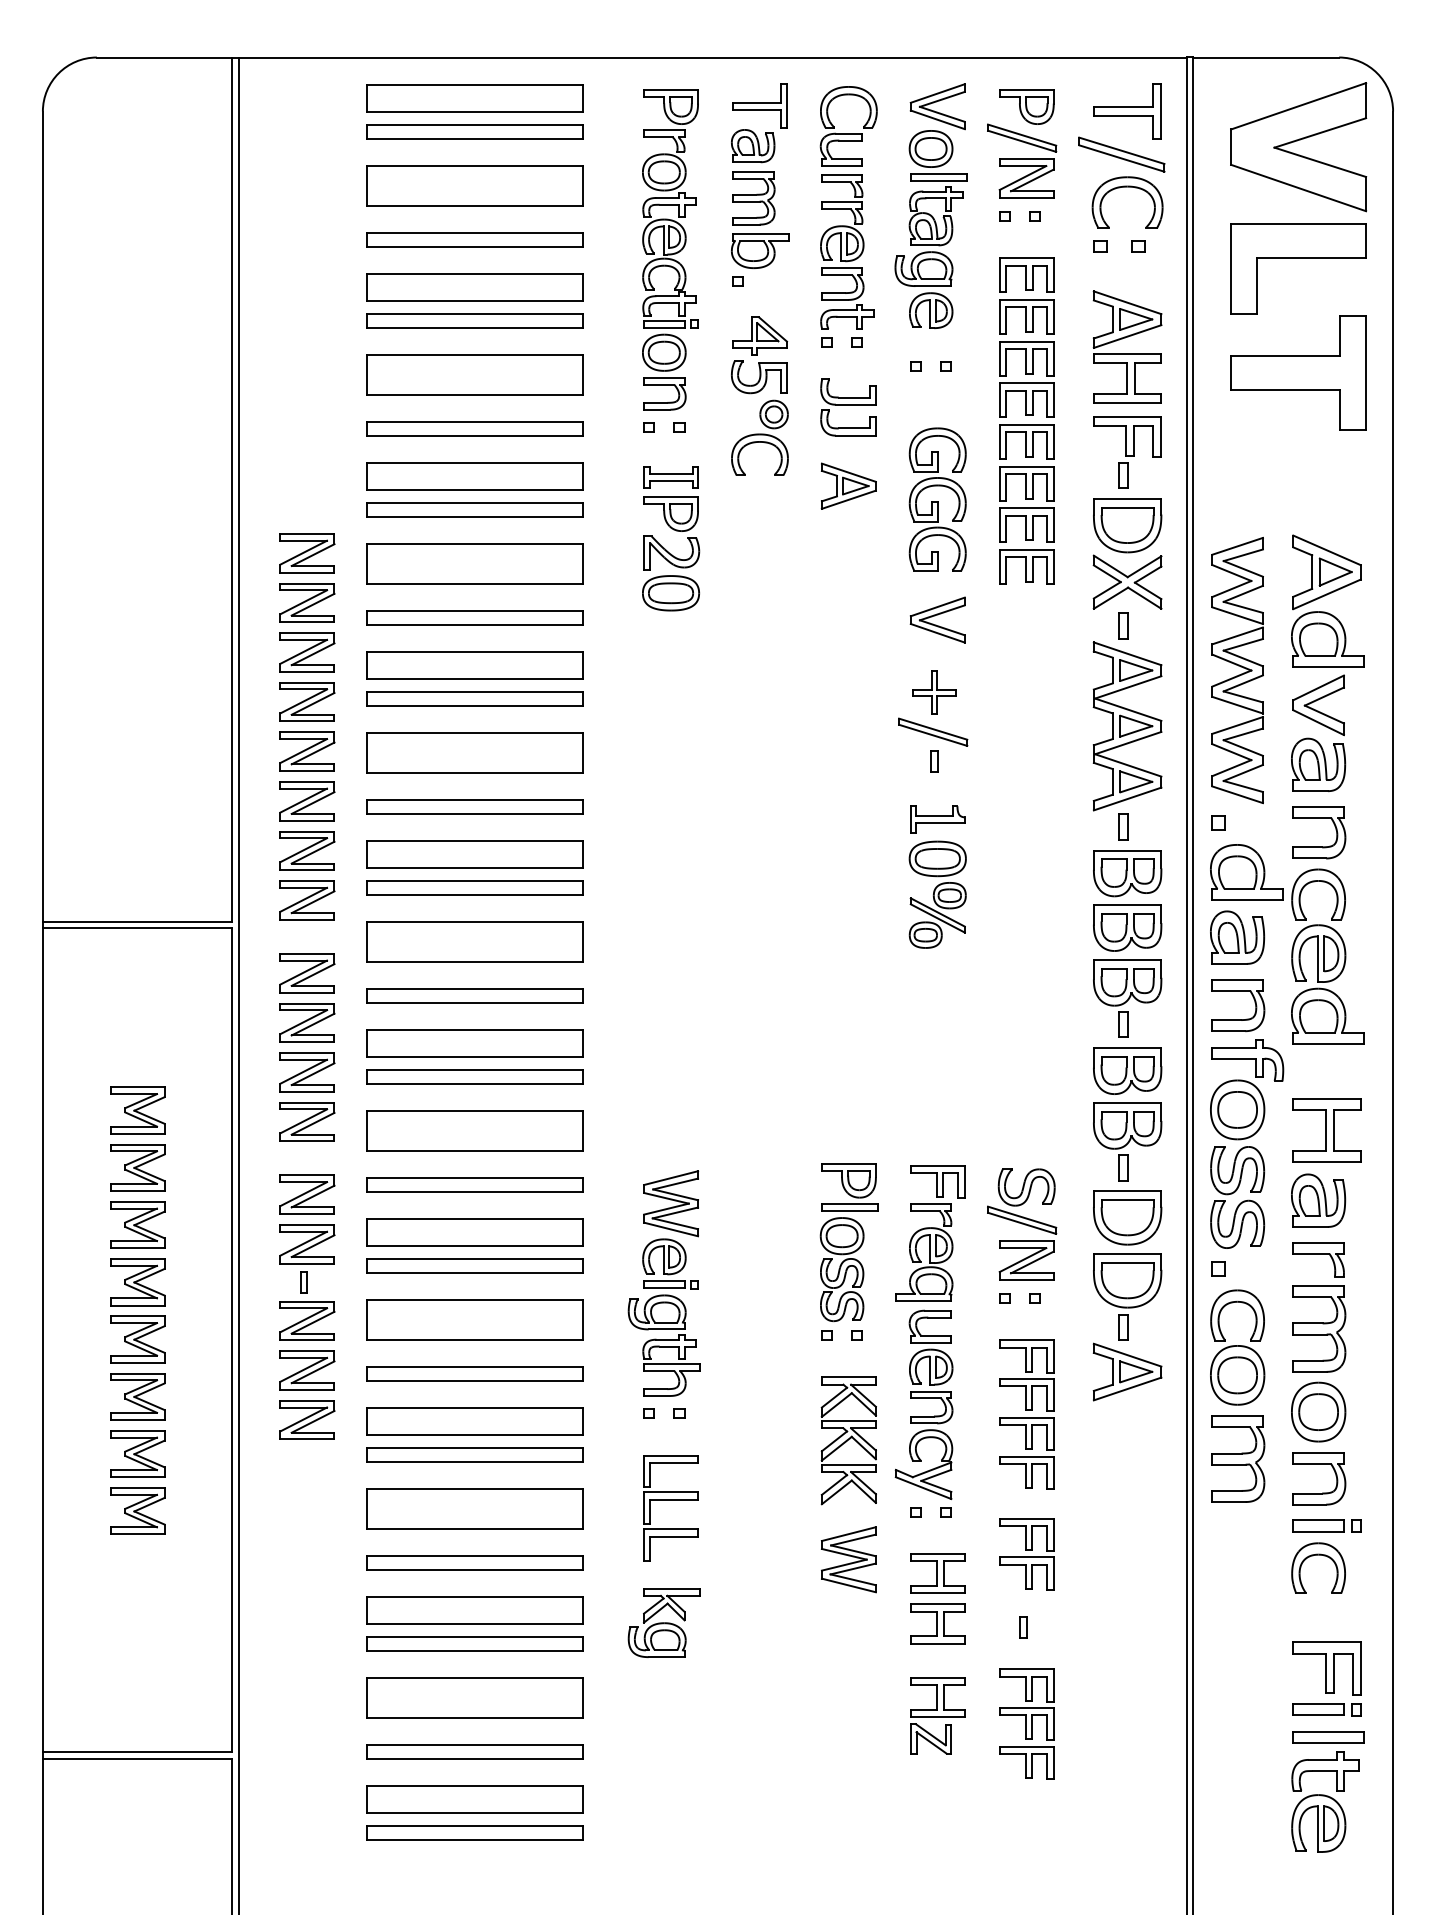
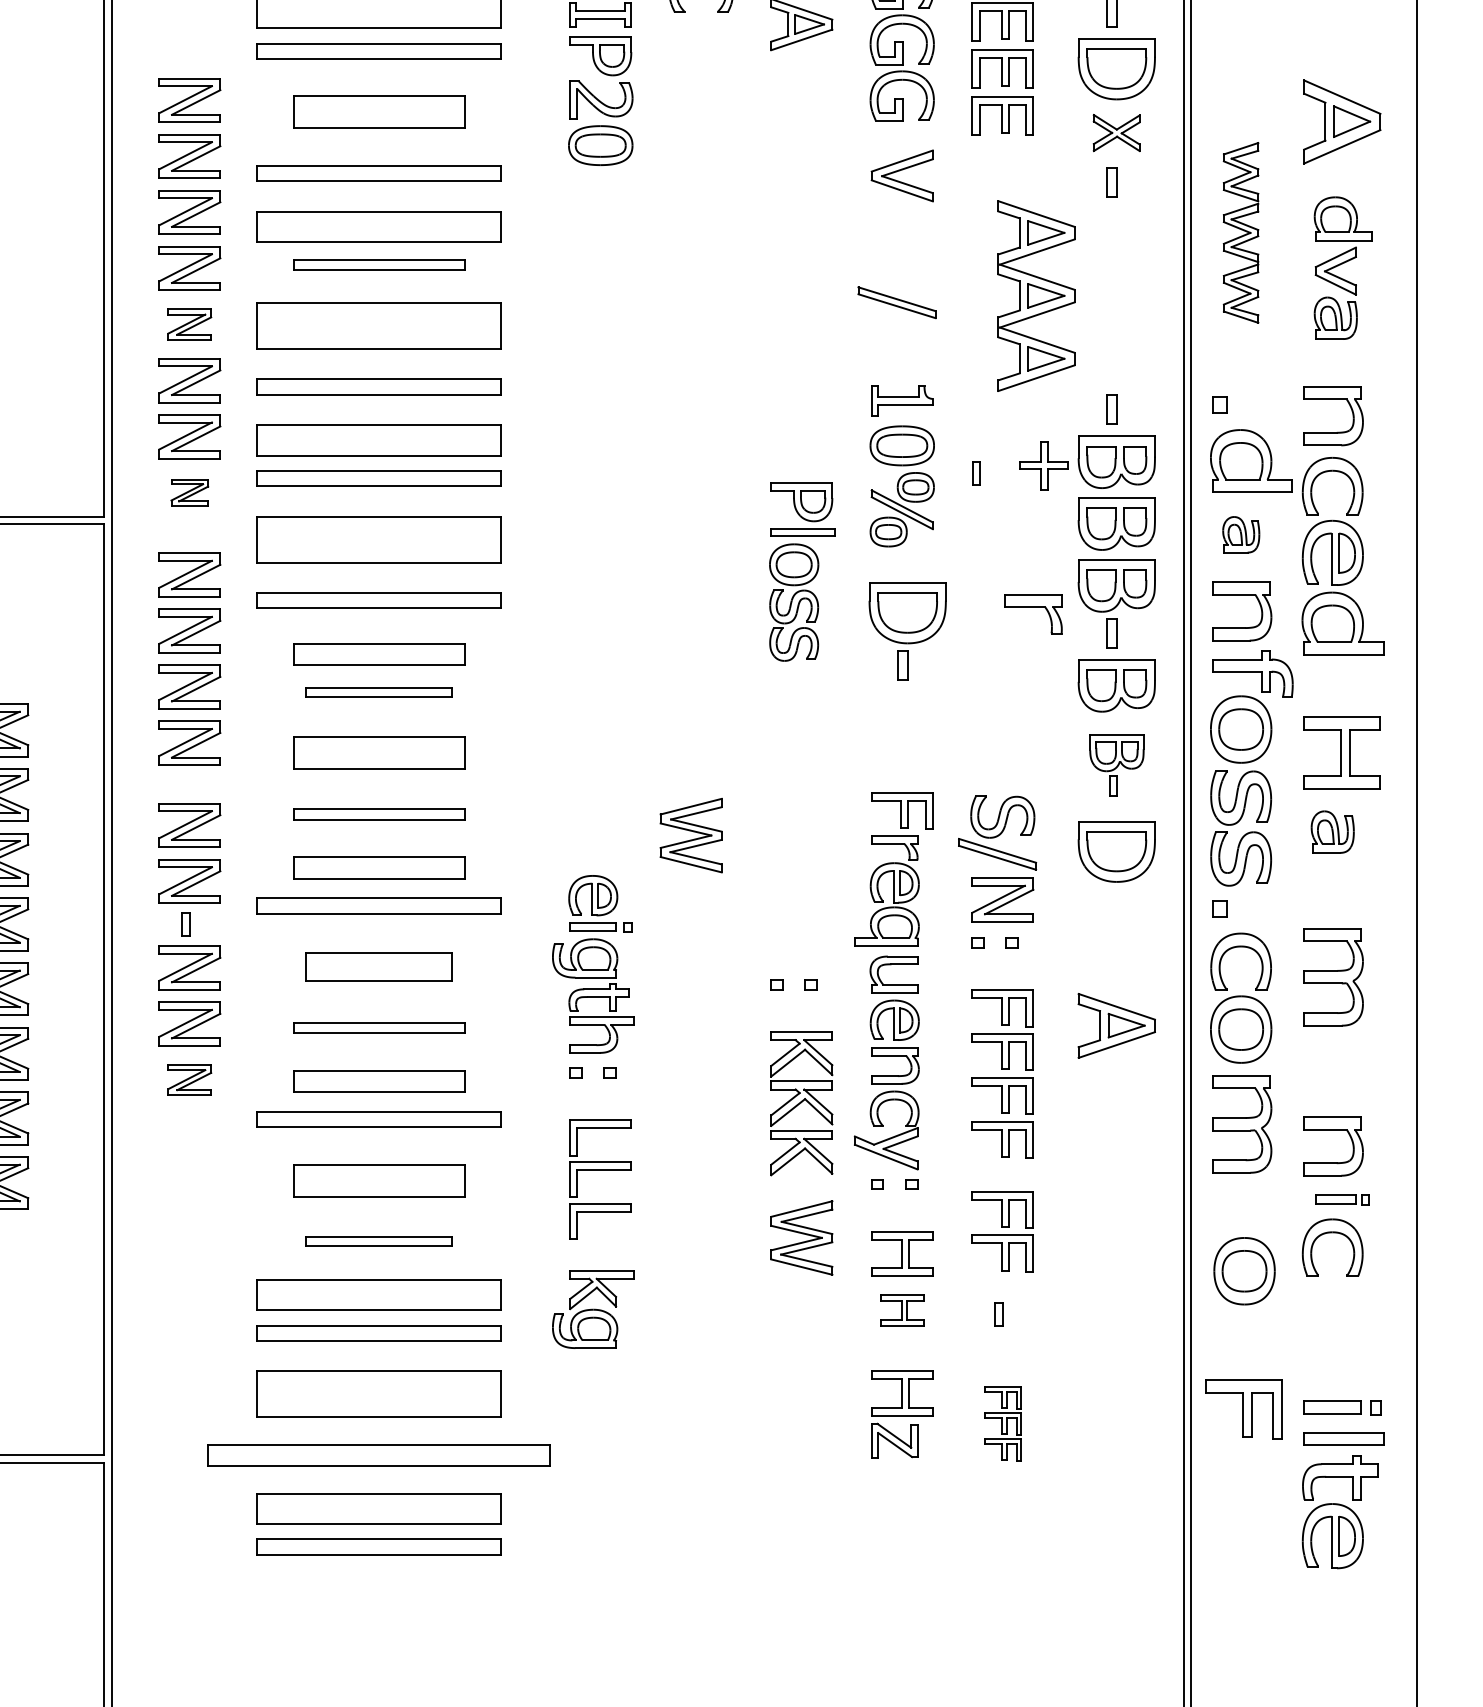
part: (474, 563) -> (378, 111), size x0.7
part: (1127, 581) -> (1116, 132), size x0.6
part: (1237, 670) -> (1241, 232), size x0.6
part: (934, 692) -> (1044, 465), moved
part: (474, 698) -> (378, 264), size x0.7
part: (1327, 701) -> (1342, 267), size x0.7
part: (1127, 726) -> (1036, 296), moved
part: (307, 751) -> (189, 324), size x0.7
part: (934, 761) -> (976, 473), moved
part: (307, 900) -> (189, 492), size x0.6
part: (1237, 937) -> (1241, 534), size x0.6
part: (474, 1043) -> (378, 654), size x0.7
part: (474, 1076) -> (378, 691), size x0.6
part: (474, 1130) -> (378, 752), size x0.7
part: (1127, 1141) -> (1116, 765), size x0.7
part: (474, 1184) -> (378, 813), size x0.7
part: (1318, 1200) -> (1332, 831), size x0.7
part: (671, 1203) -> (691, 835), moved
part: (474, 1232) -> (378, 868), size x0.7
part: (848, 1242) -> (801, 571), moved
part: (1318, 1259) -> (1033, 613), moved
part: (1127, 1296) -> (907, 630), moved
part: (474, 1319) -> (378, 966), size x0.6
part: (474, 1373) -> (378, 1027), size x0.7
part: (1318, 1411) -> (1244, 1270), moved
part: (307, 1419) -> (189, 1079), size x0.7
part: (474, 1421) -> (378, 1081), size x0.7
part: (474, 1508) -> (378, 1180), size x0.7
part: (1326, 1525) -> (1341, 1199), size x0.7
part: (474, 1562) -> (378, 1241), size x0.6
part: (937, 1623) -> (901, 1310), size x0.7
part: (1326, 1668) -> (1243, 1409), moved
part: (1026, 1723) -> (1002, 1423), size x0.6
part: (474, 1751) -> (378, 1454), size x1.4

